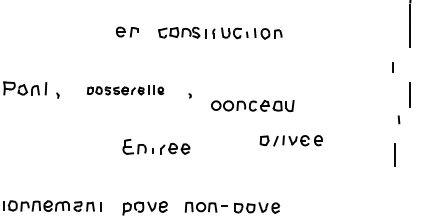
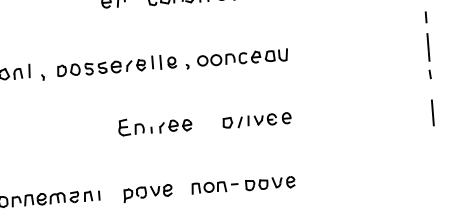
line: (392, 67) -> (425, 17), moved
part: (125, 90) -> (116, 66), size x1.43
part: (252, 105) -> (242, 57), moved
line: (398, 119) -> (429, 74), moved
part: (290, 140) -> (256, 120), moved
line: (394, 154) -> (432, 112), moved

